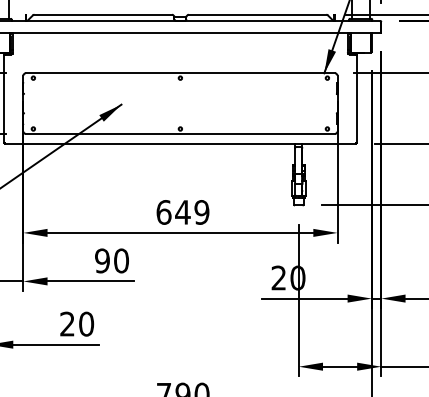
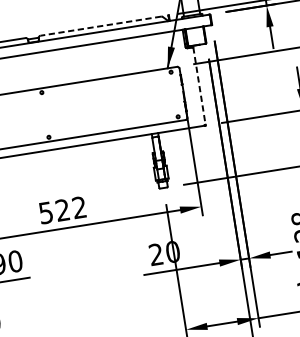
line: (257, 14) -> (100, 25), solid -> dashed
line: (356, 99) -> (199, 86), solid -> dashed
text: (182, 212) -> (62, 210), 649 -> 522

